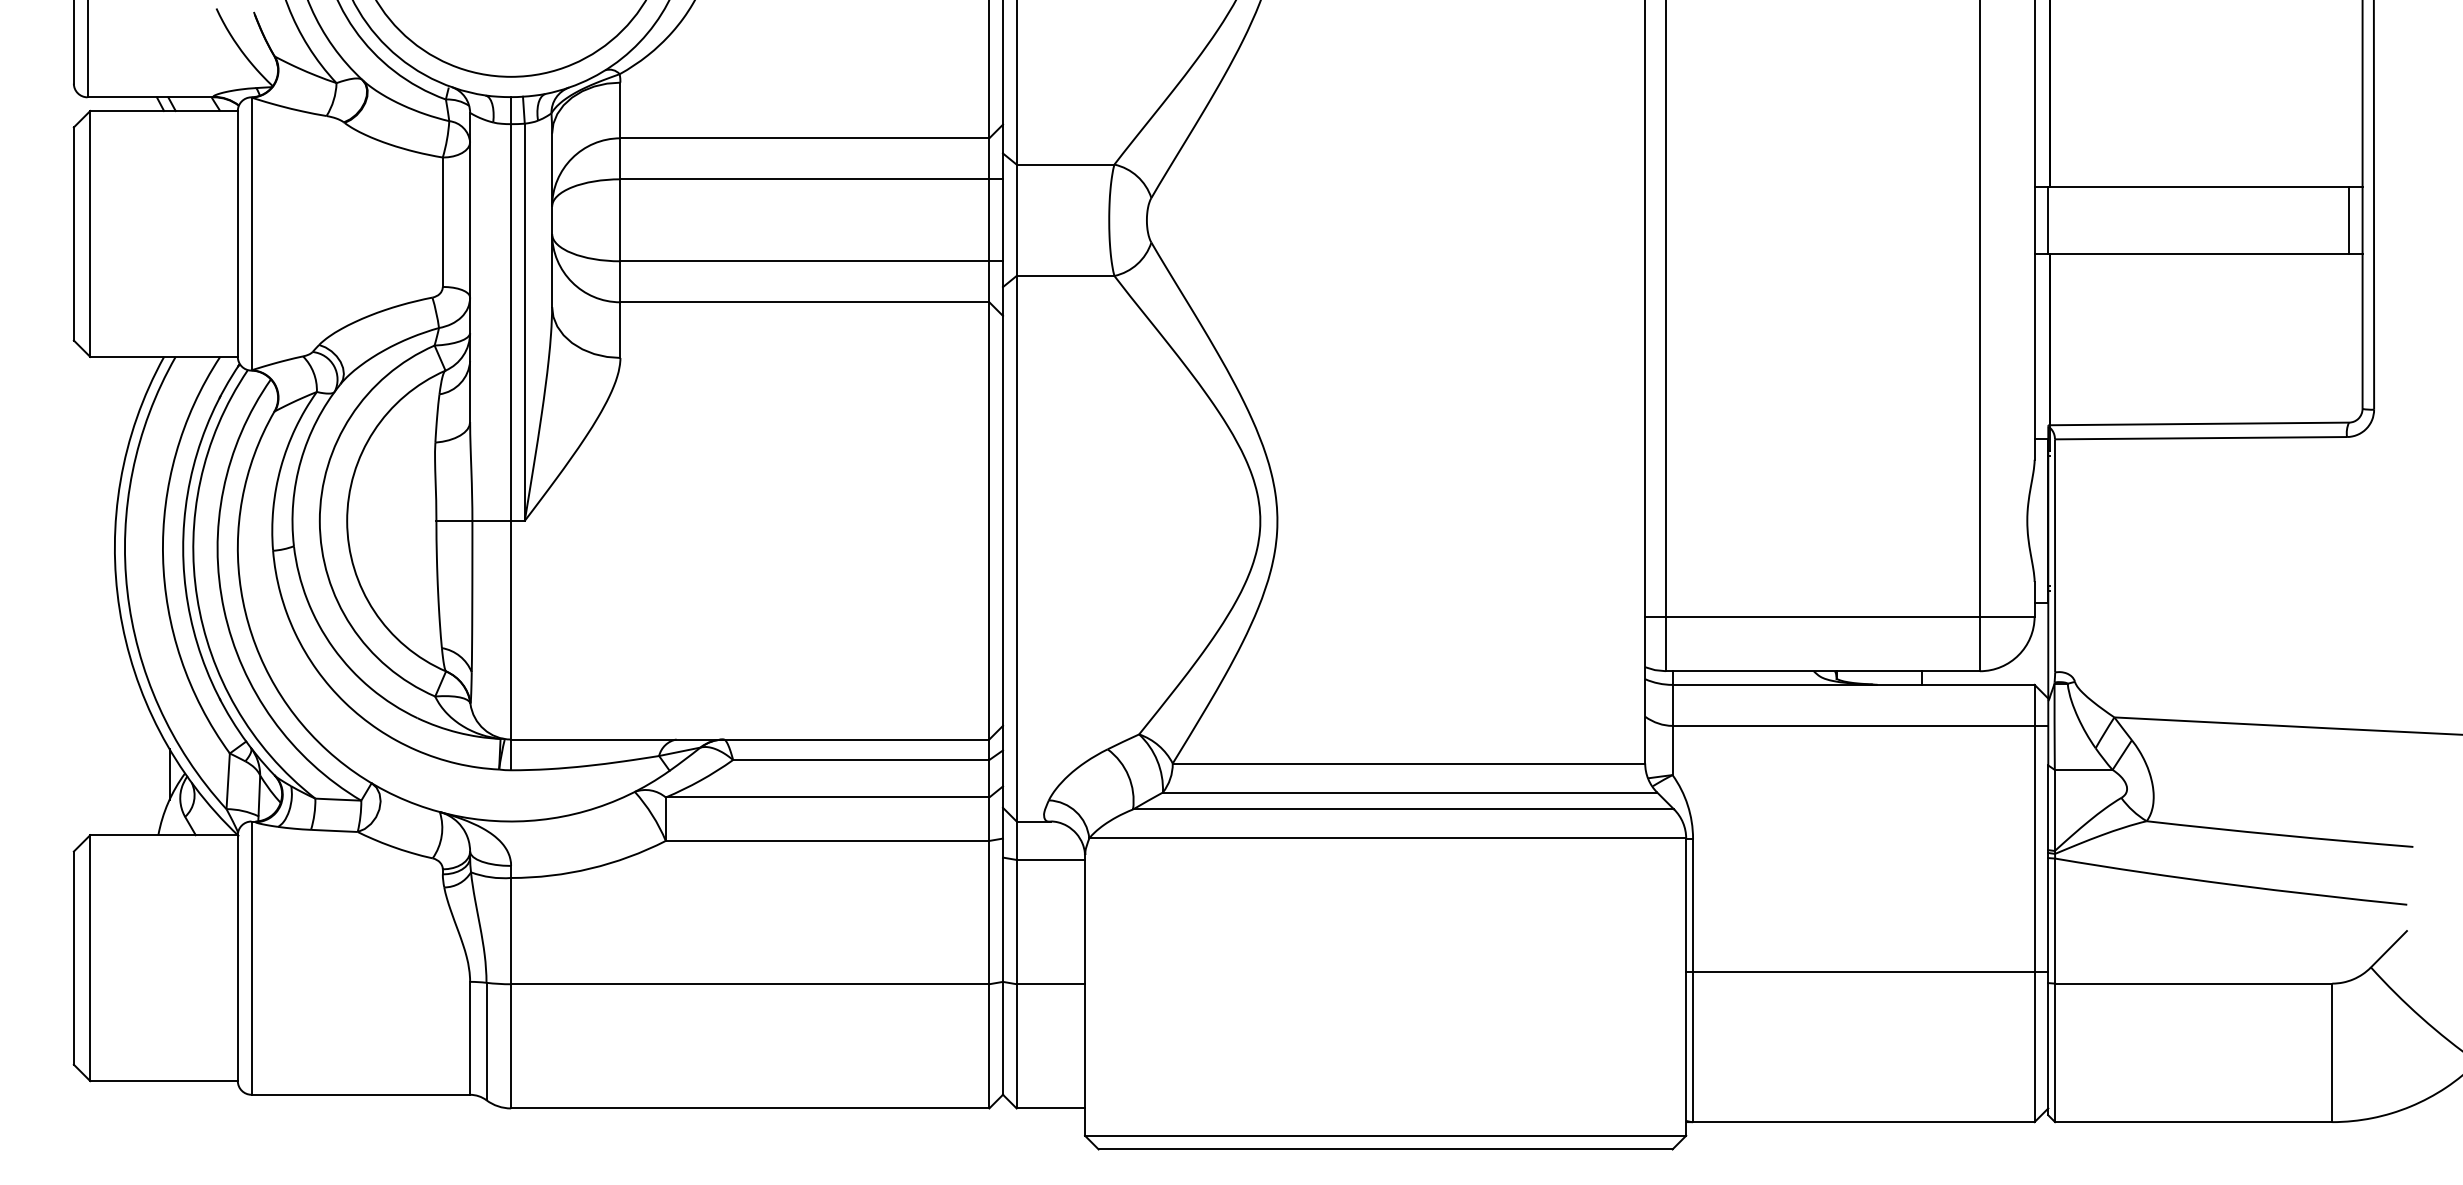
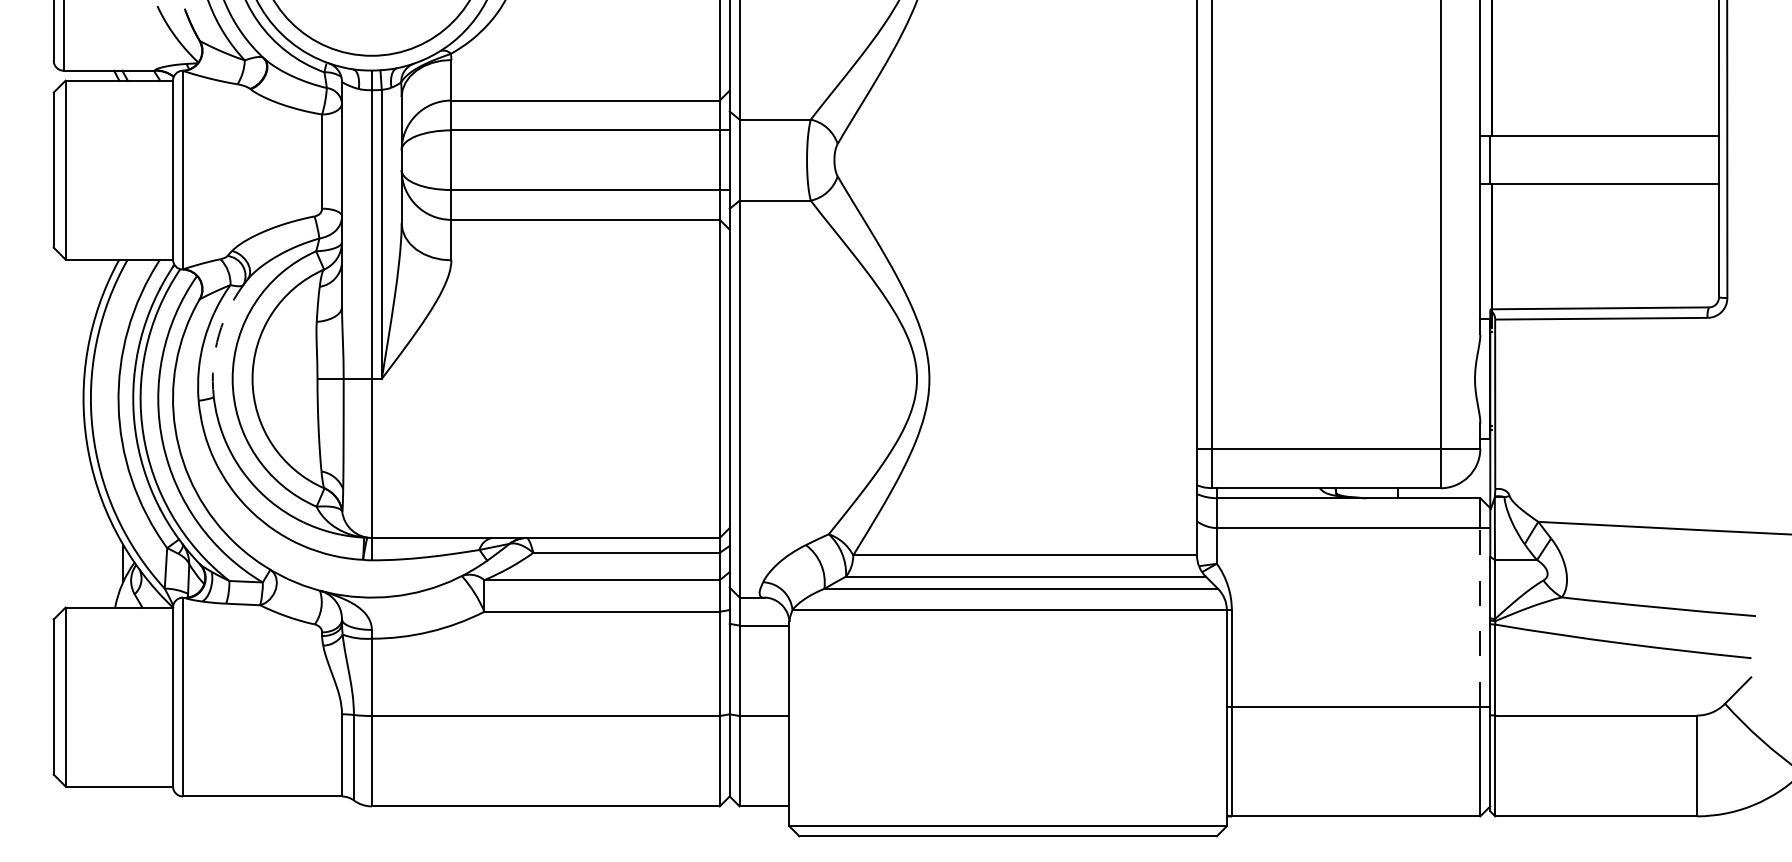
line: (2349, 219) -> (1709, 159), removed
arc: (301, 460) -> (219, 334), solid -> dashed
line: (2034, 848) -> (1480, 617), solid -> dashed

